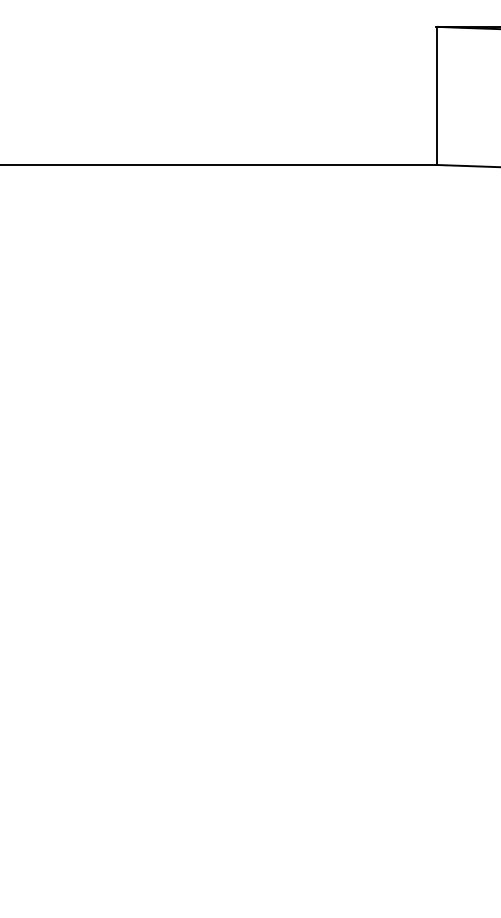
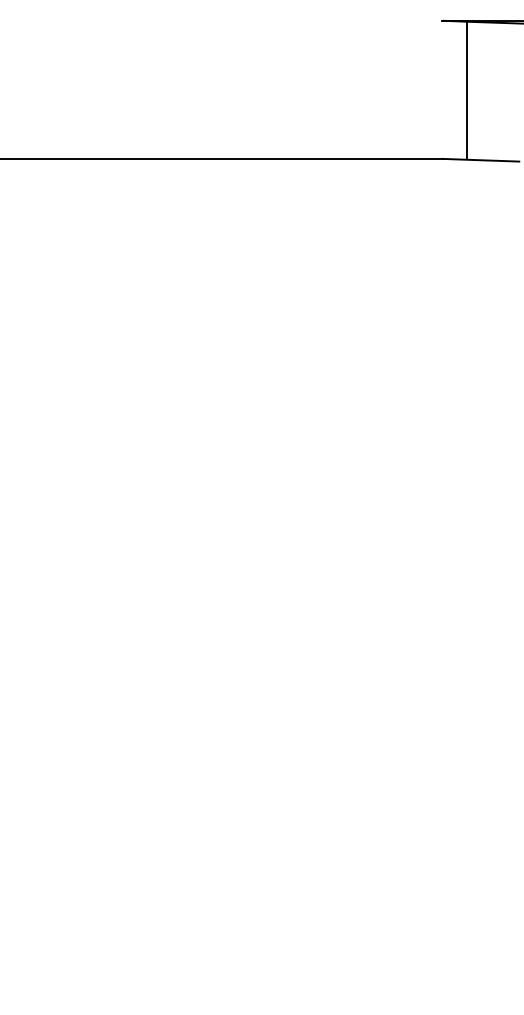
line: (436, 95) -> (466, 89), moved

